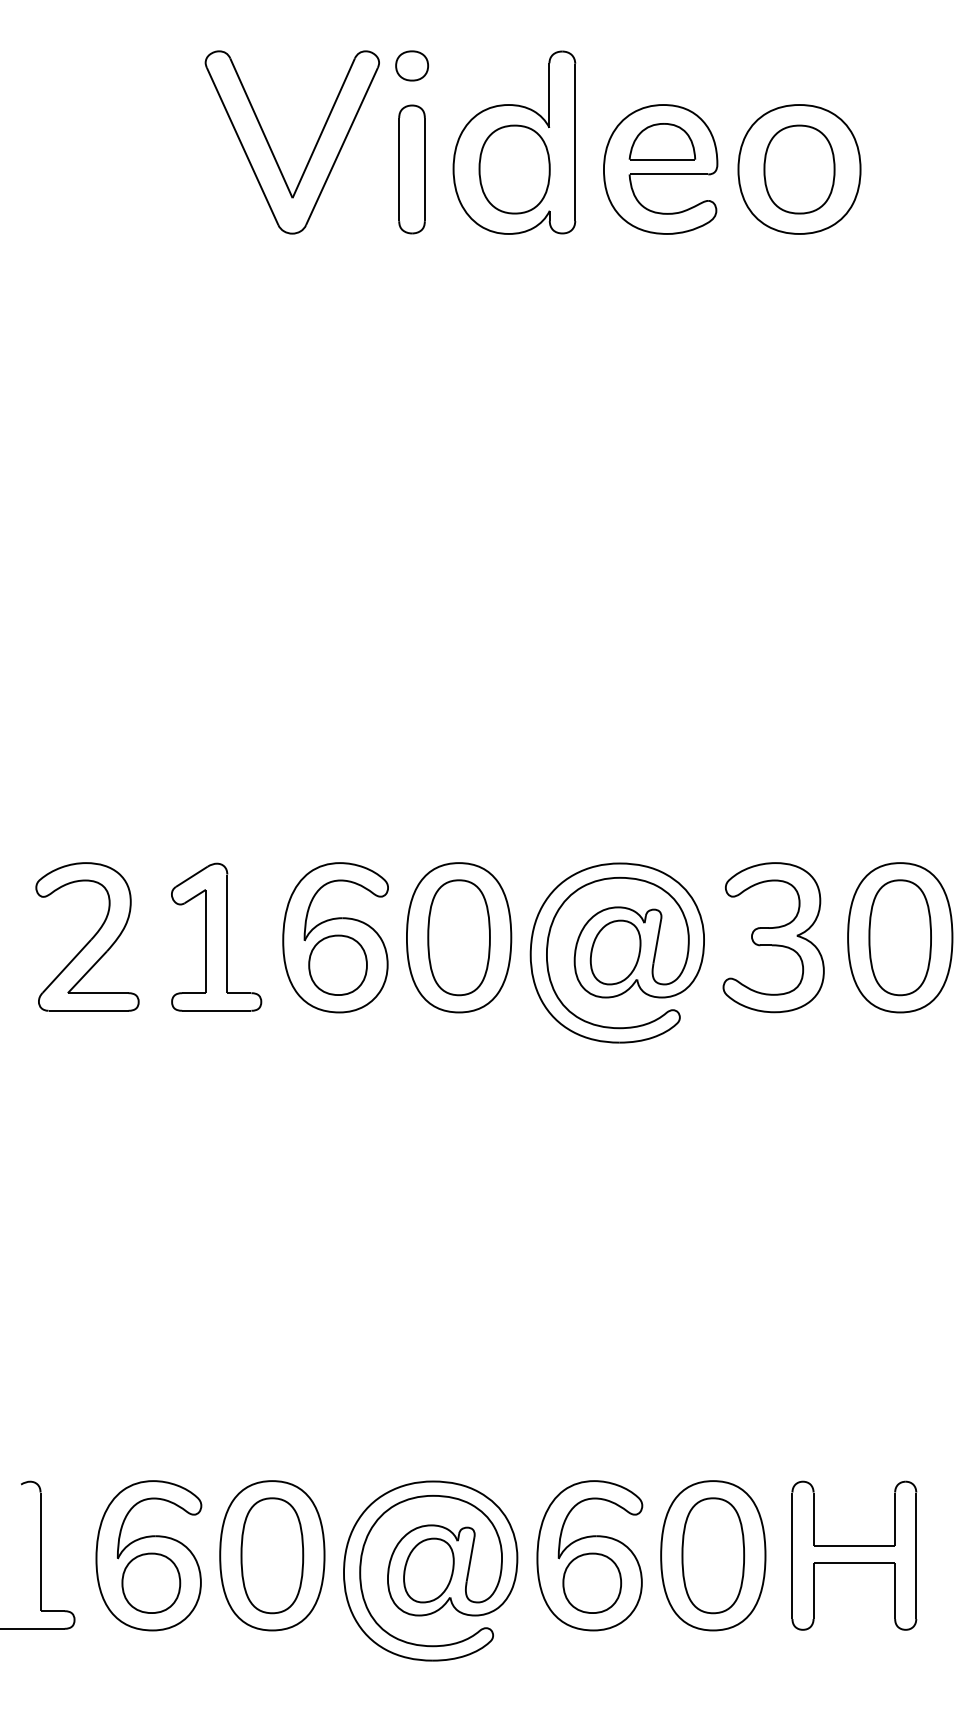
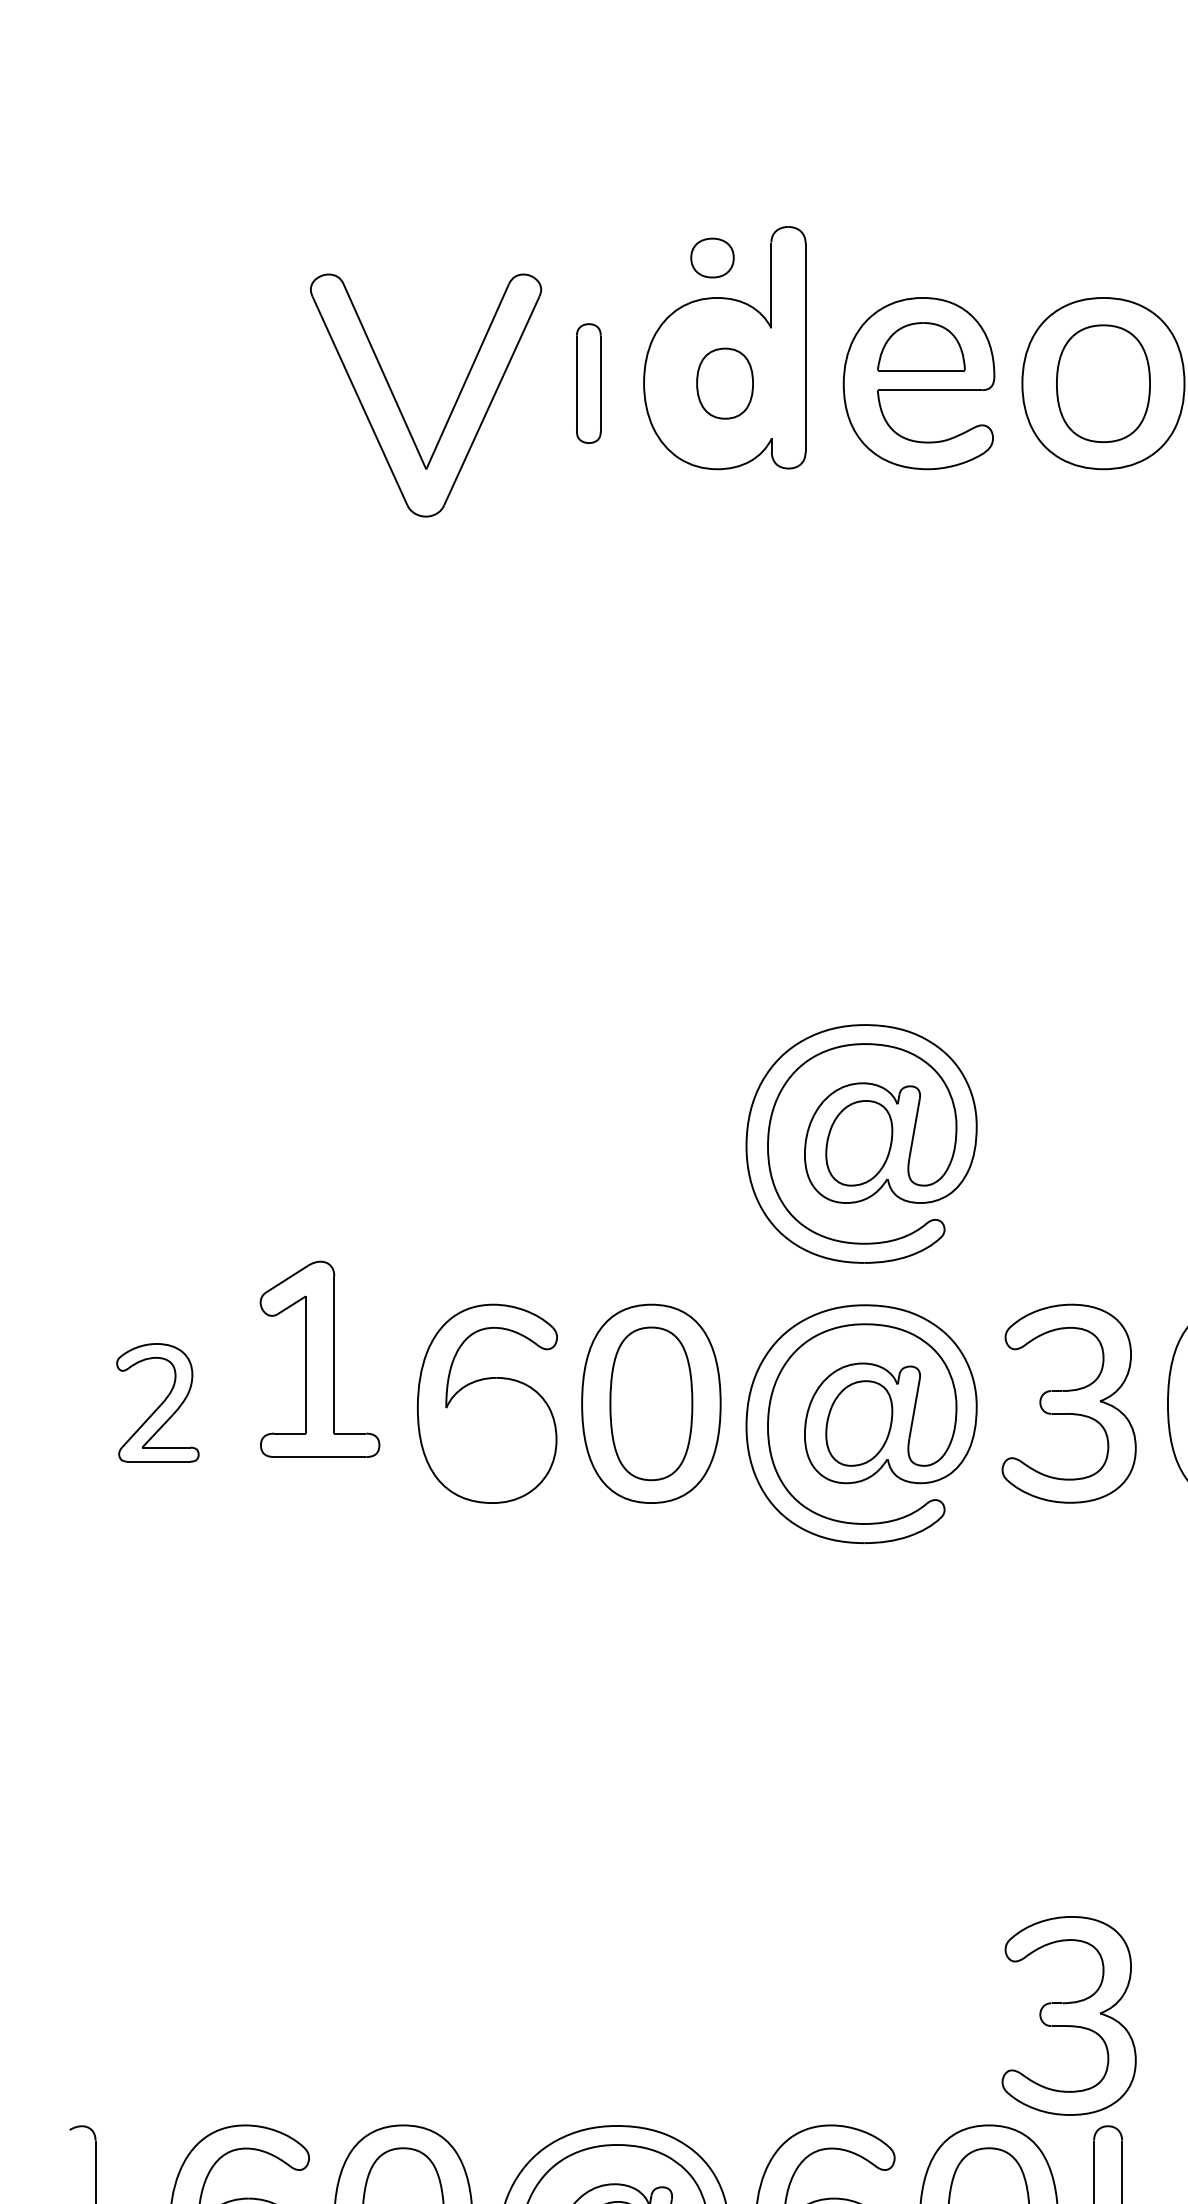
part: (411, 65) -> (711, 257), moved
part: (273, 152) -> (400, 408), moved
part: (411, 169) -> (588, 383), size x0.7
part: (514, 169) -> (724, 383), size x0.6
part: (616, 741) -> (860, 1143), added
part: (87, 936) -> (157, 1402), size x0.6
part: (216, 936) -> (319, 1358), moved
part: (337, 964) -> (489, 1439), removed
part: (773, 1398) -> (1068, 2015), added

